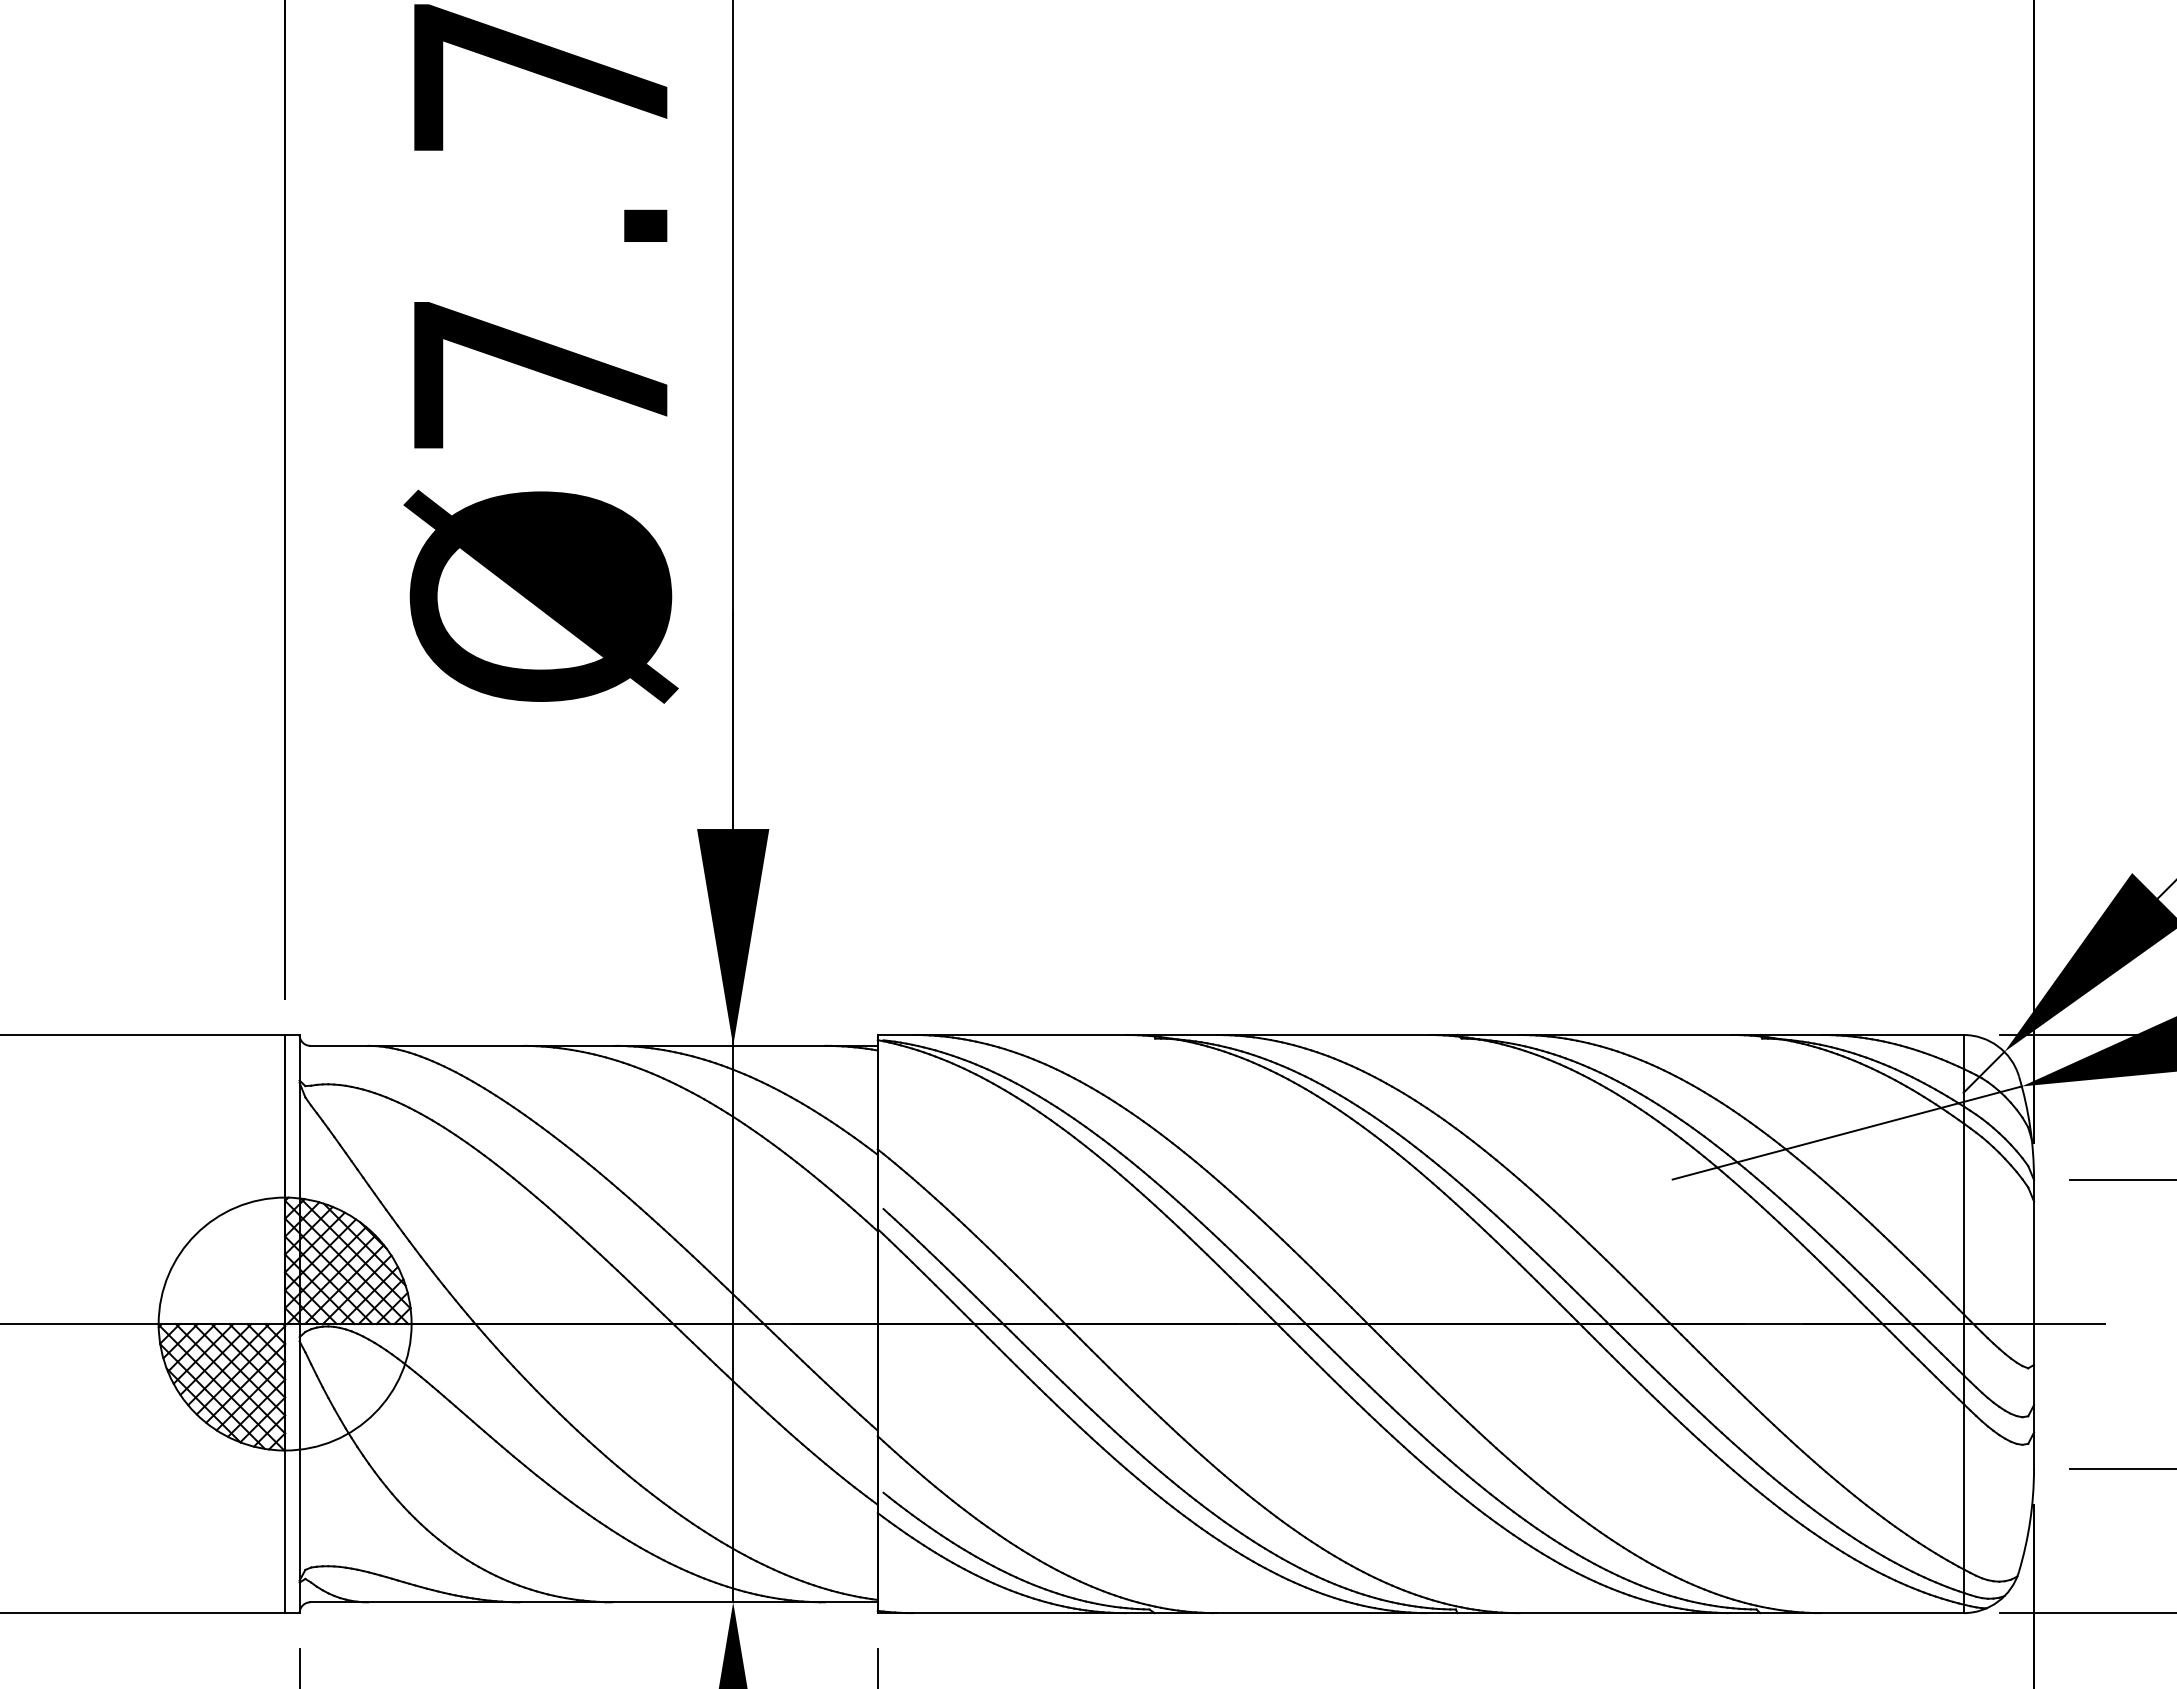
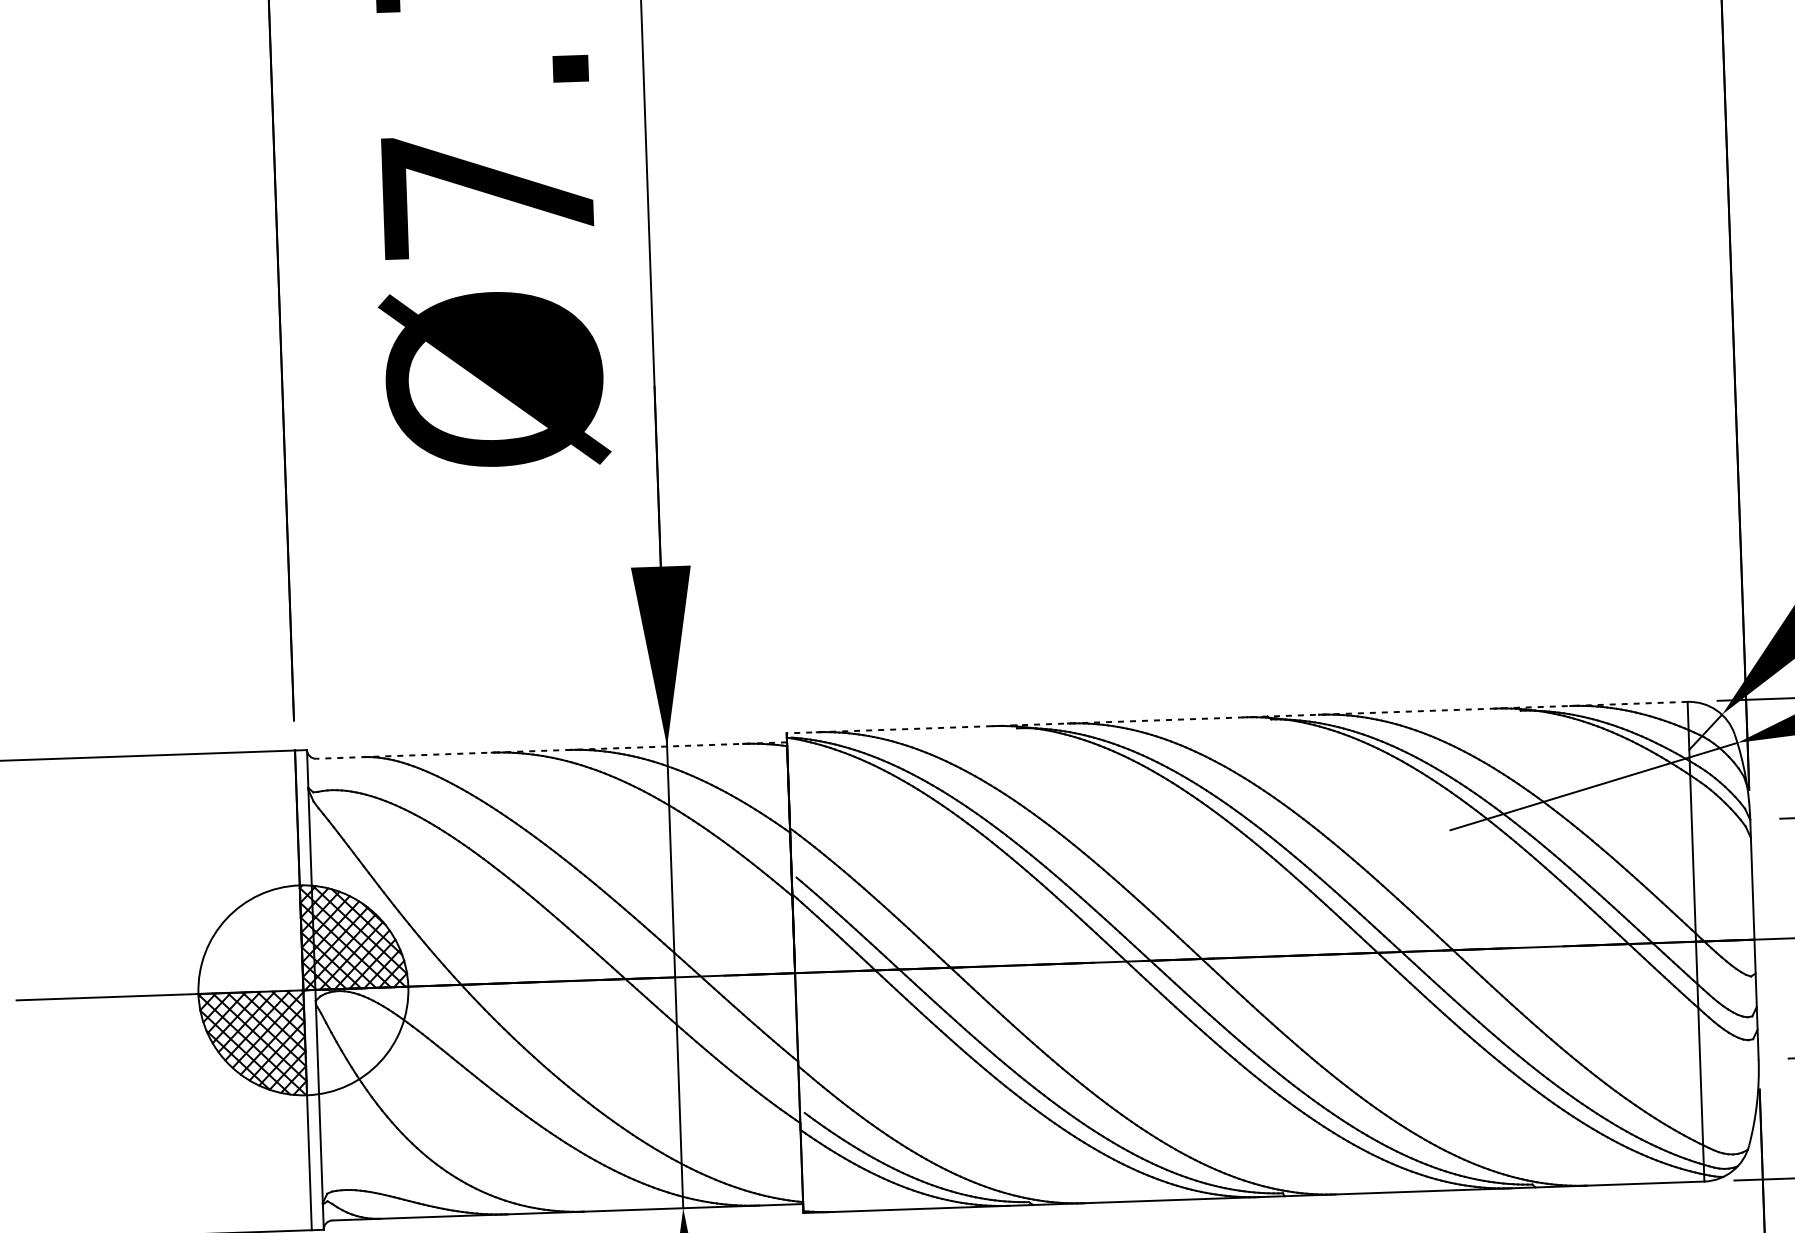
line: (1420, 1035) -> (1237, 718), solid -> dashed
line: (594, 1045) -> (552, 750), solid -> dashed

